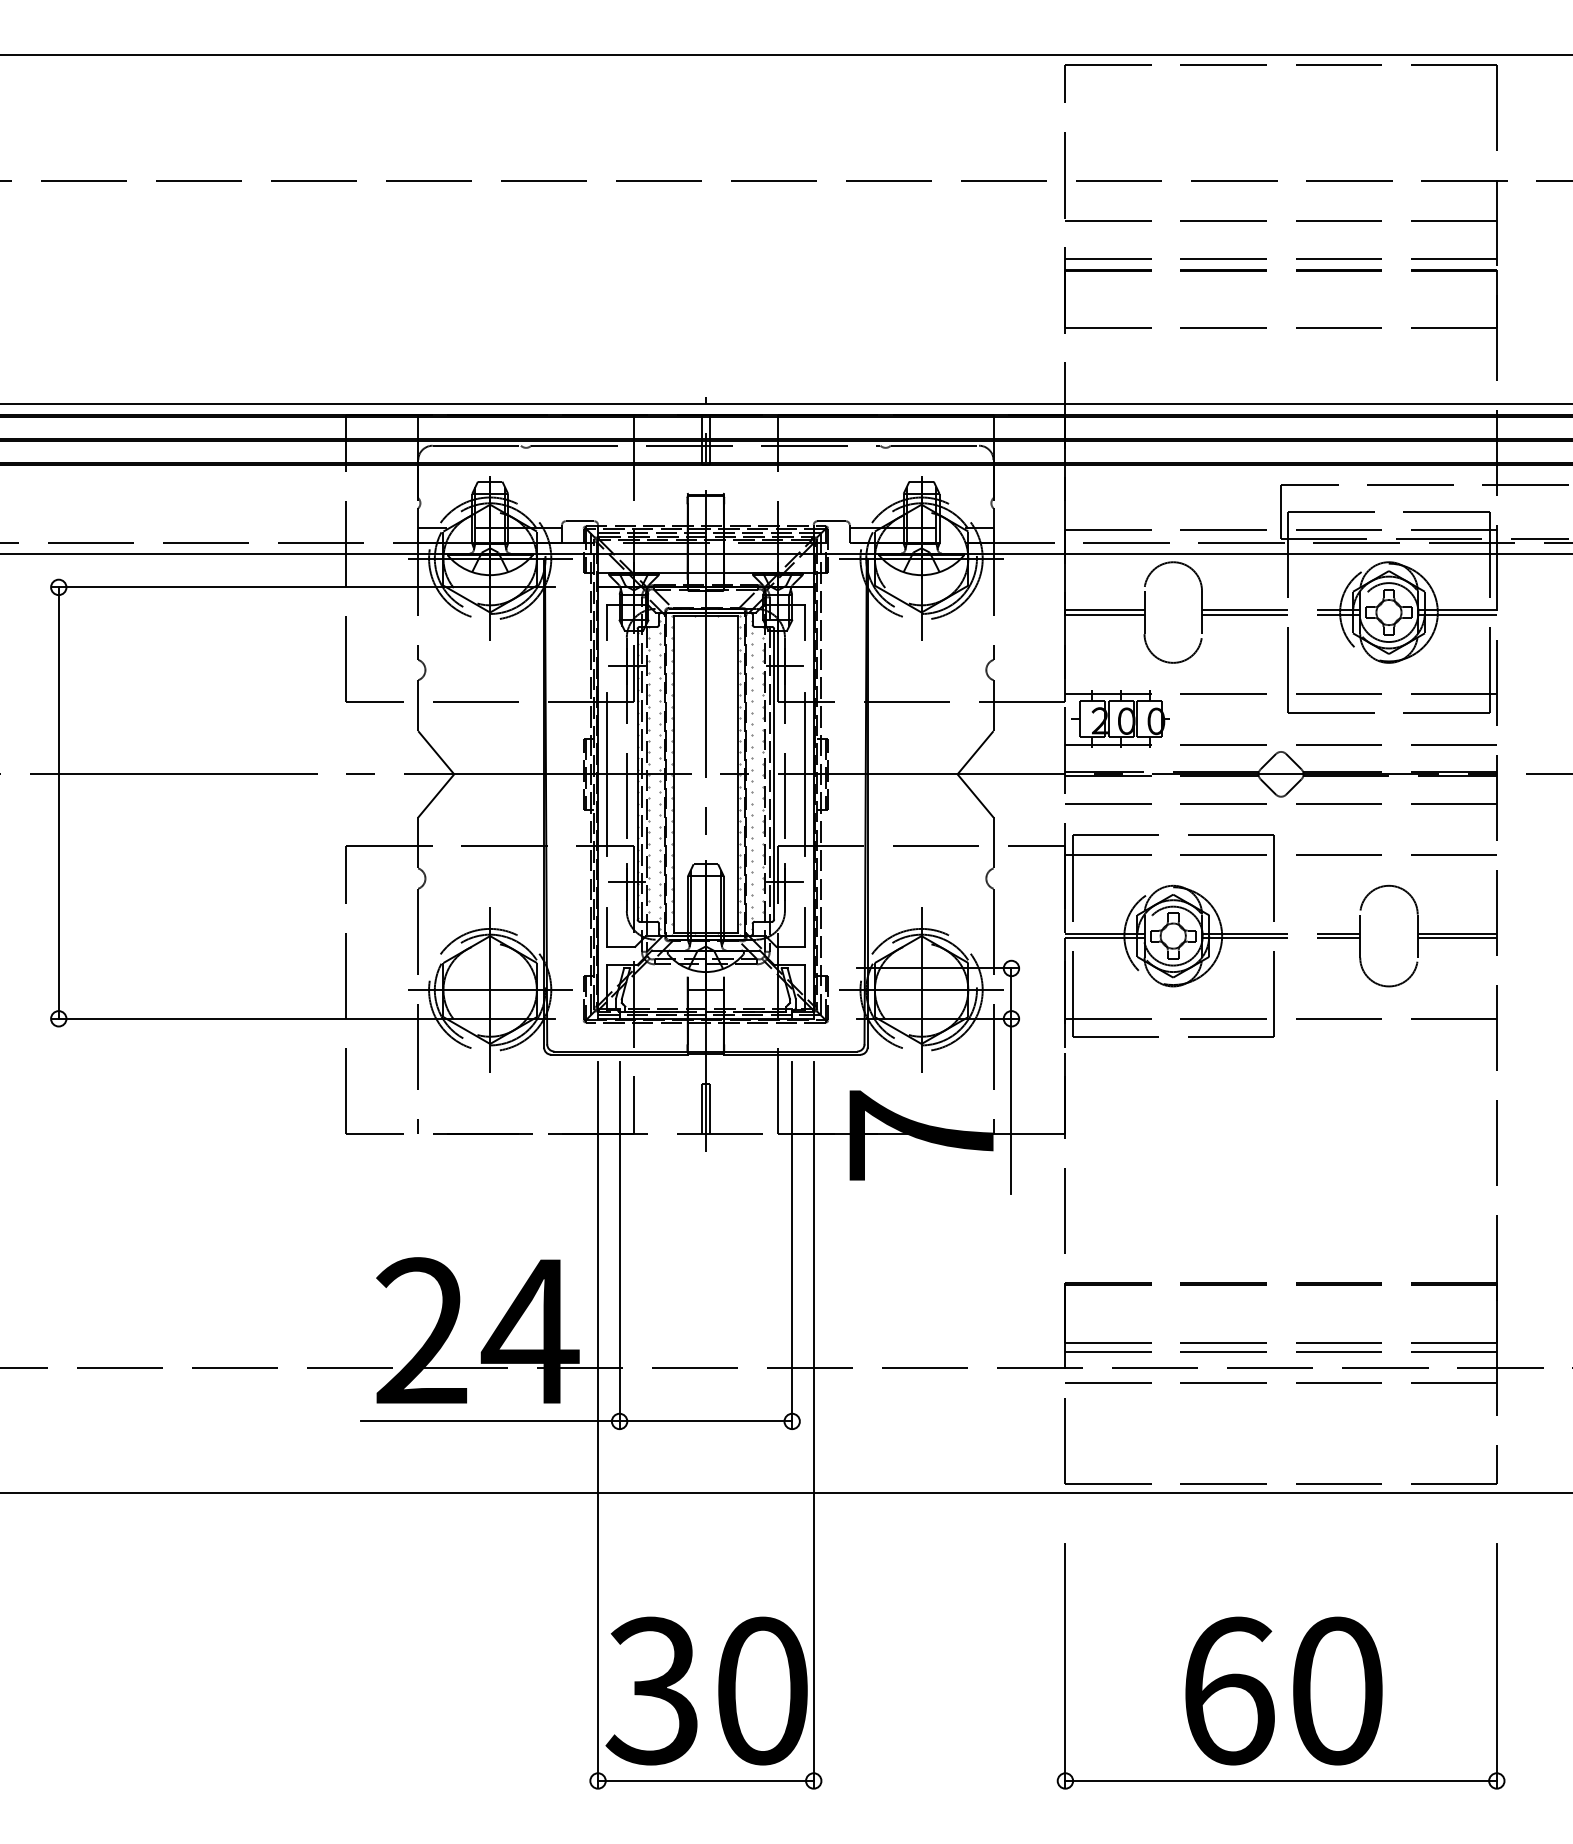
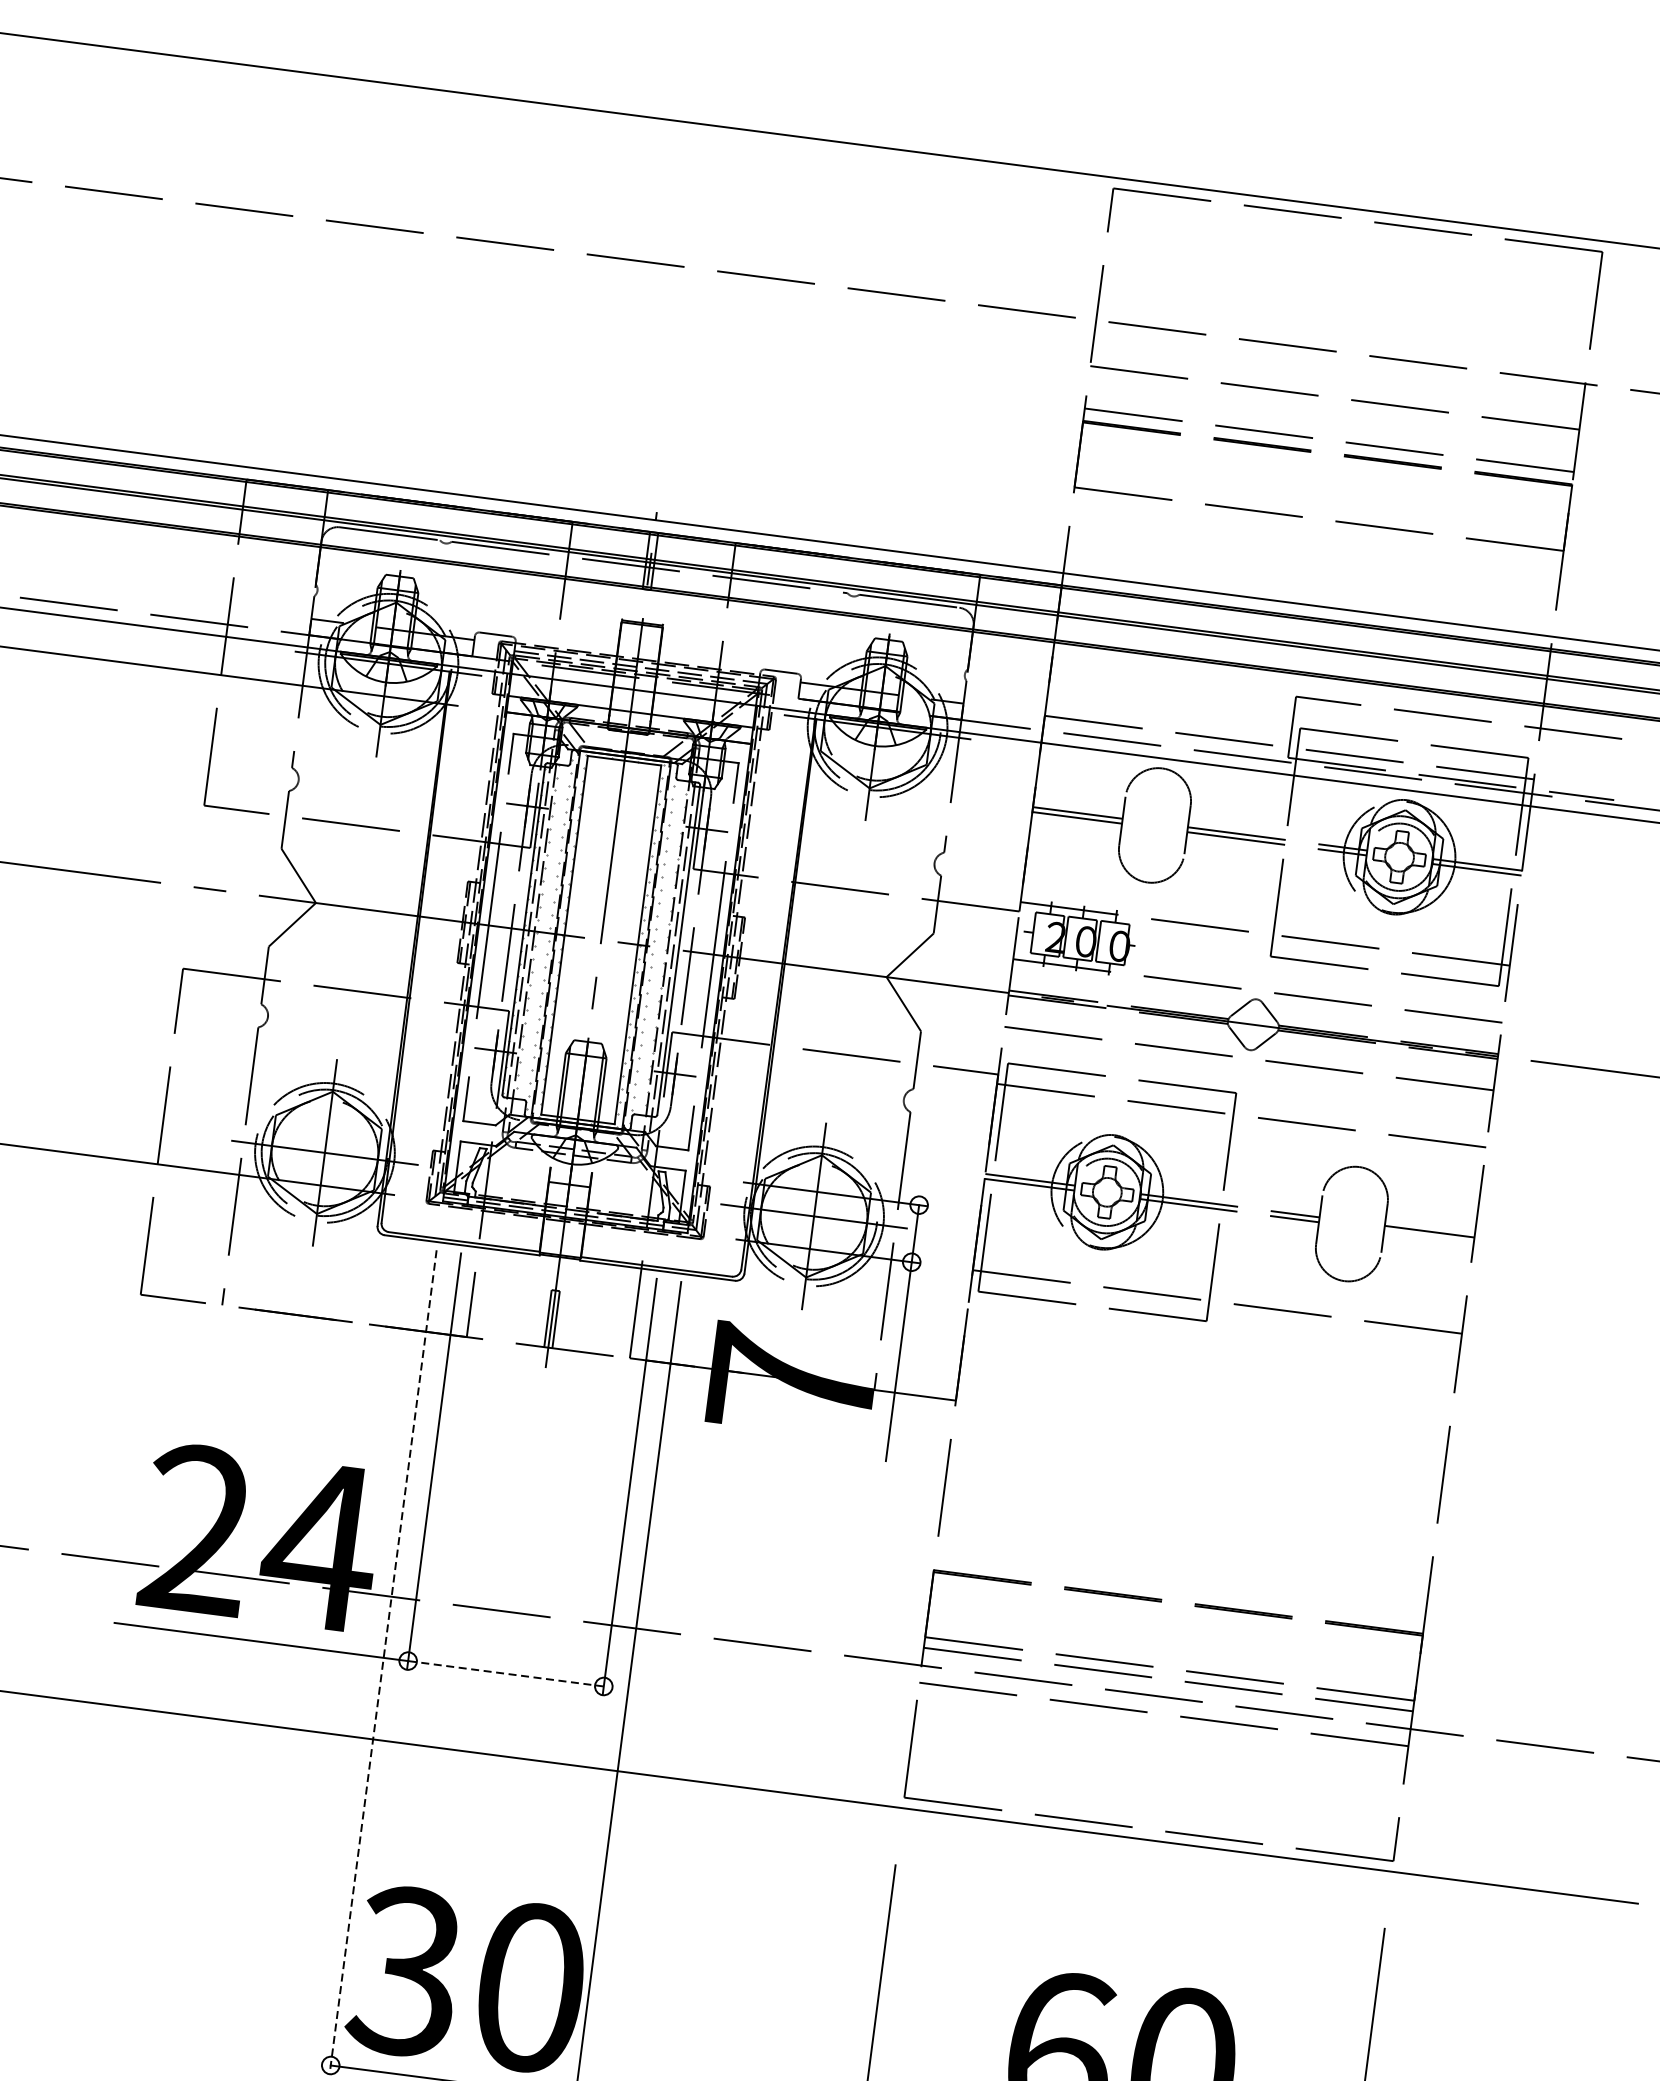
line: (1456, 938) -> (1428, 1236), removed
line: (705, 1421) -> (505, 1673), solid -> dashed
line: (598, 1425) -> (383, 1662), solid -> dashed

